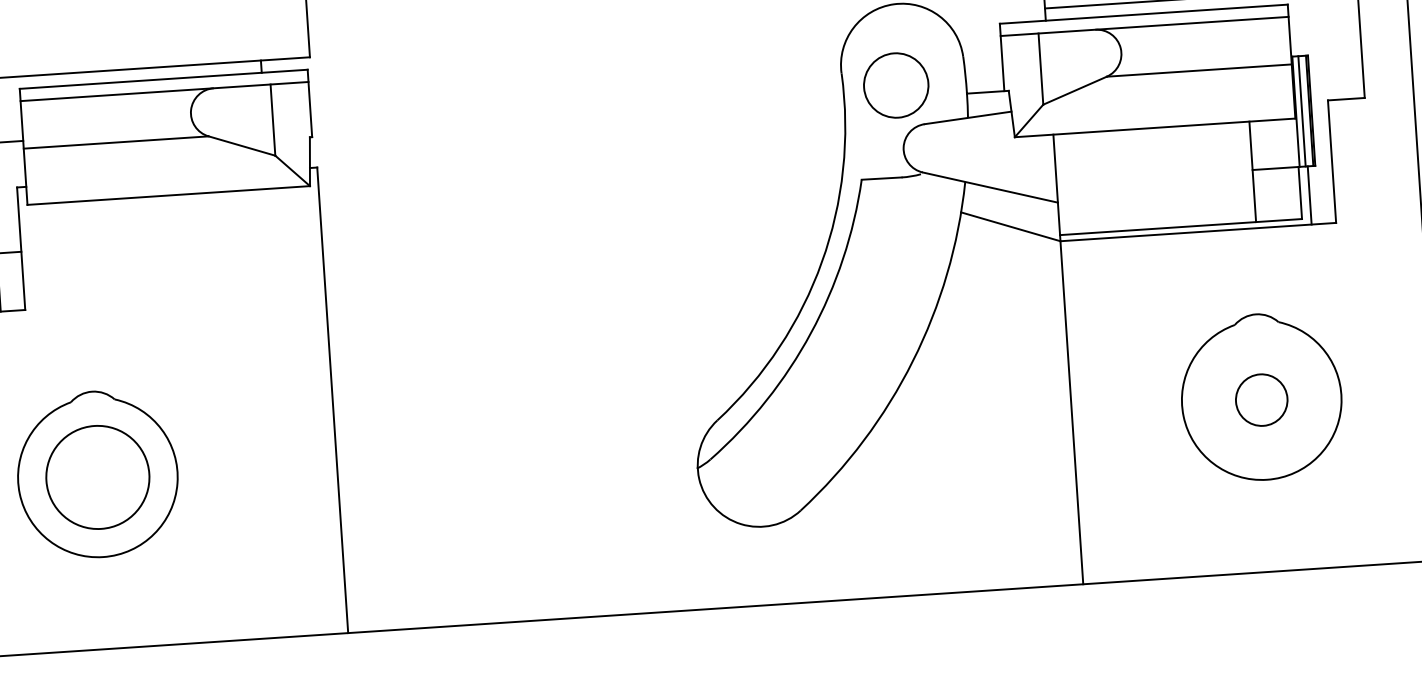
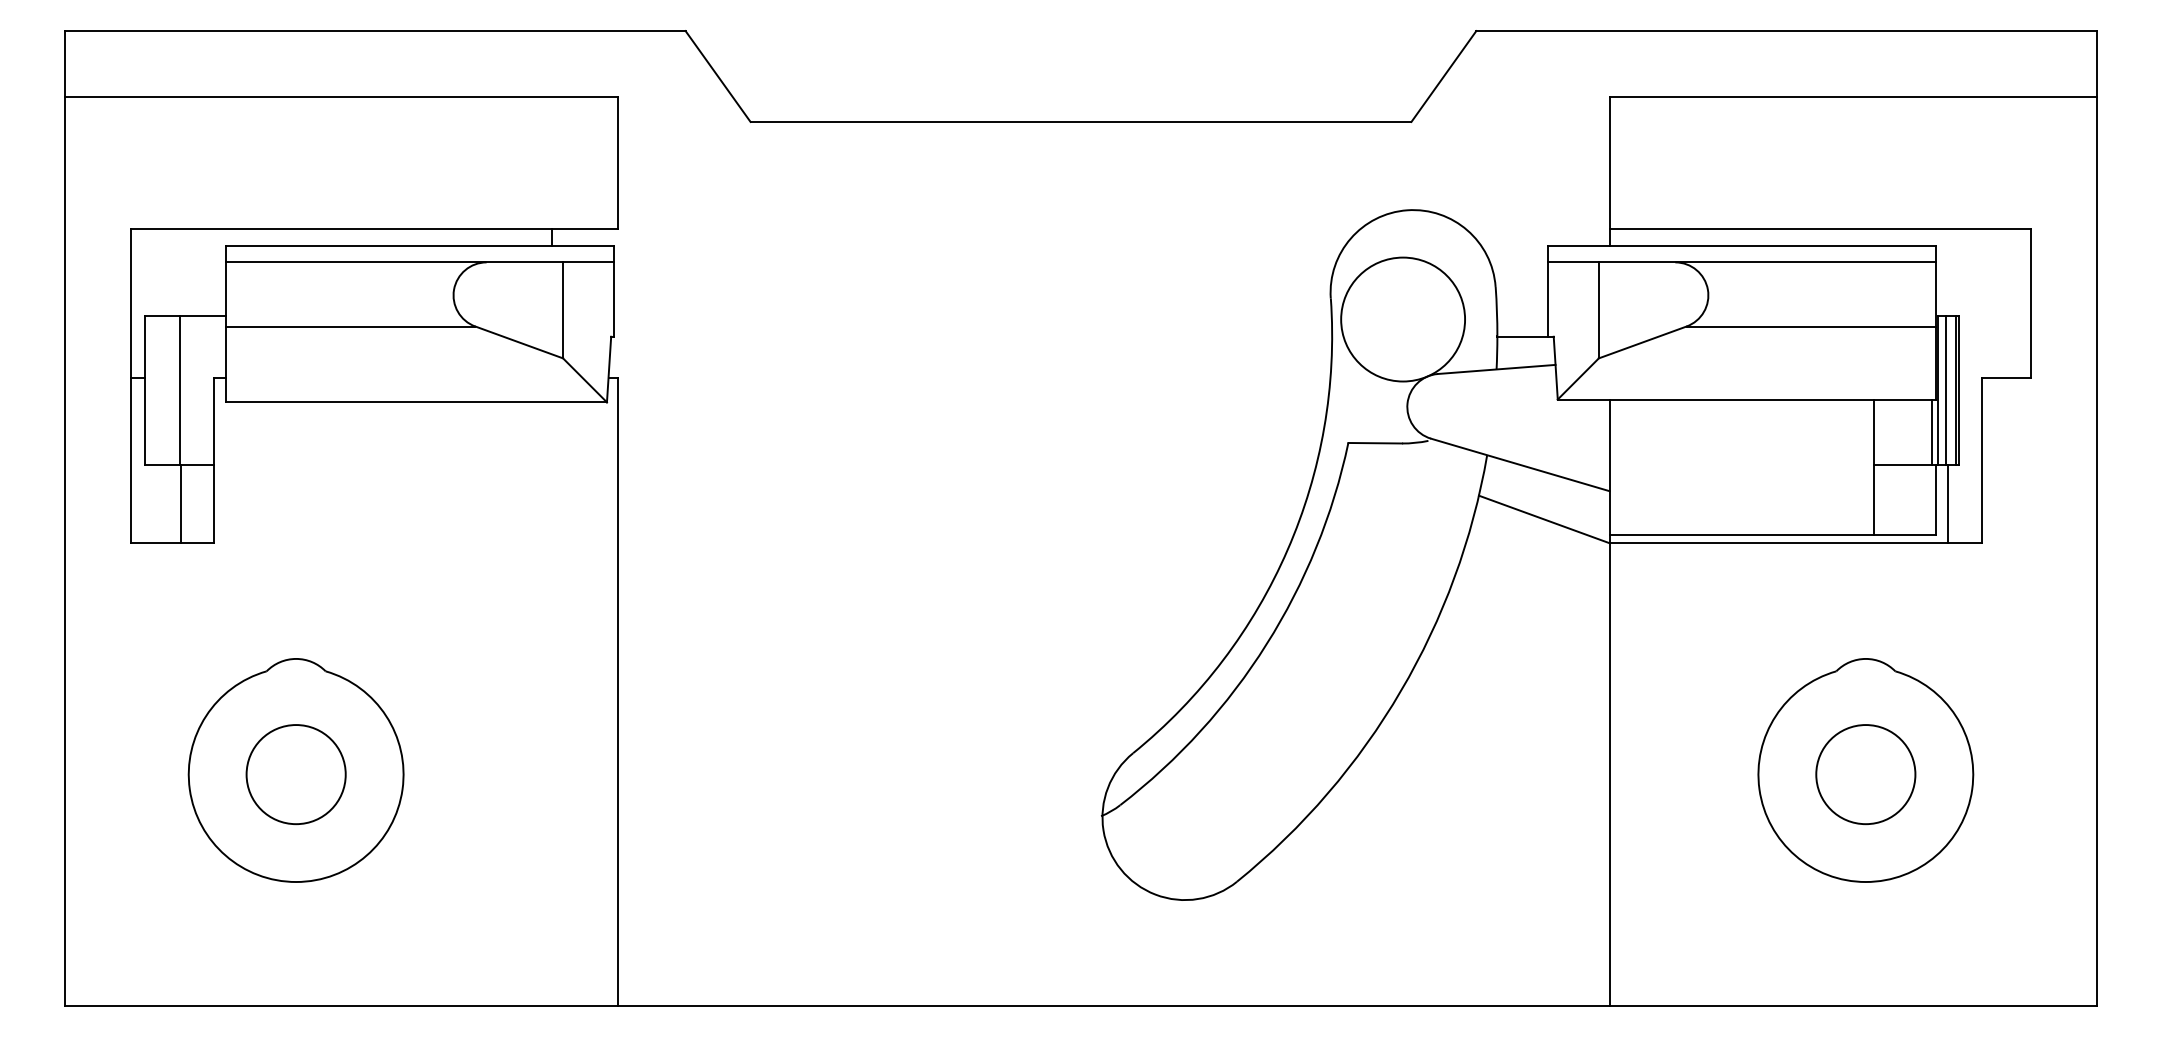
circle: (896, 85) -> (1403, 319), size x1.43
line: (1293, 142) -> (1931, 431), added
circle: (1261, 400) -> (1865, 774), size x1.43
circle: (97, 477) -> (295, 774), size x0.71

